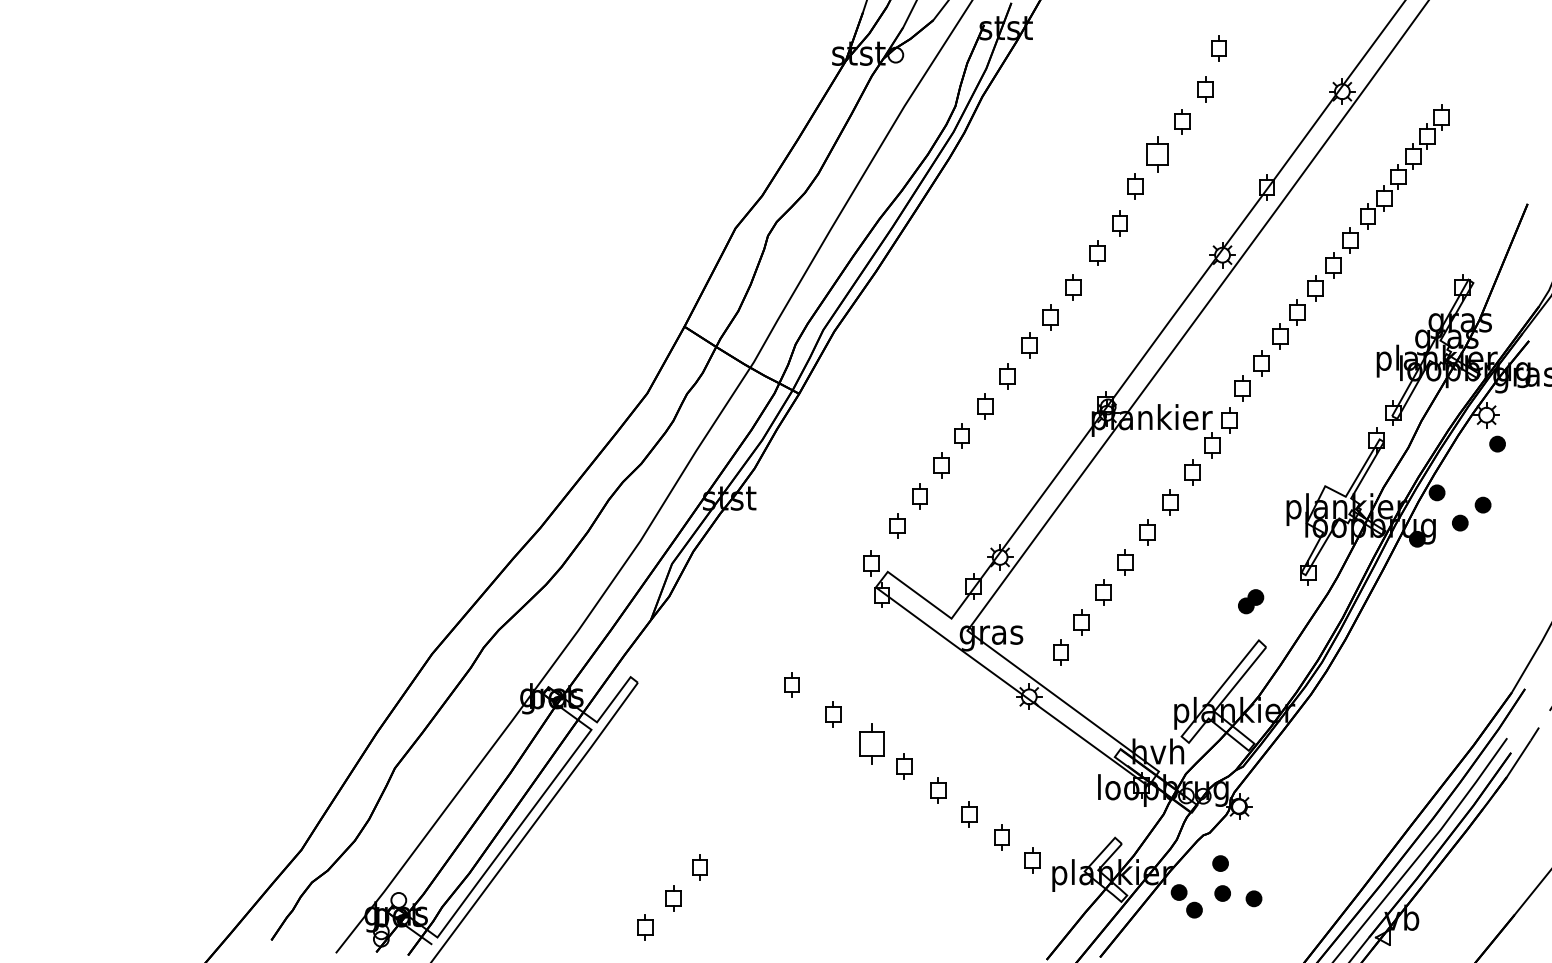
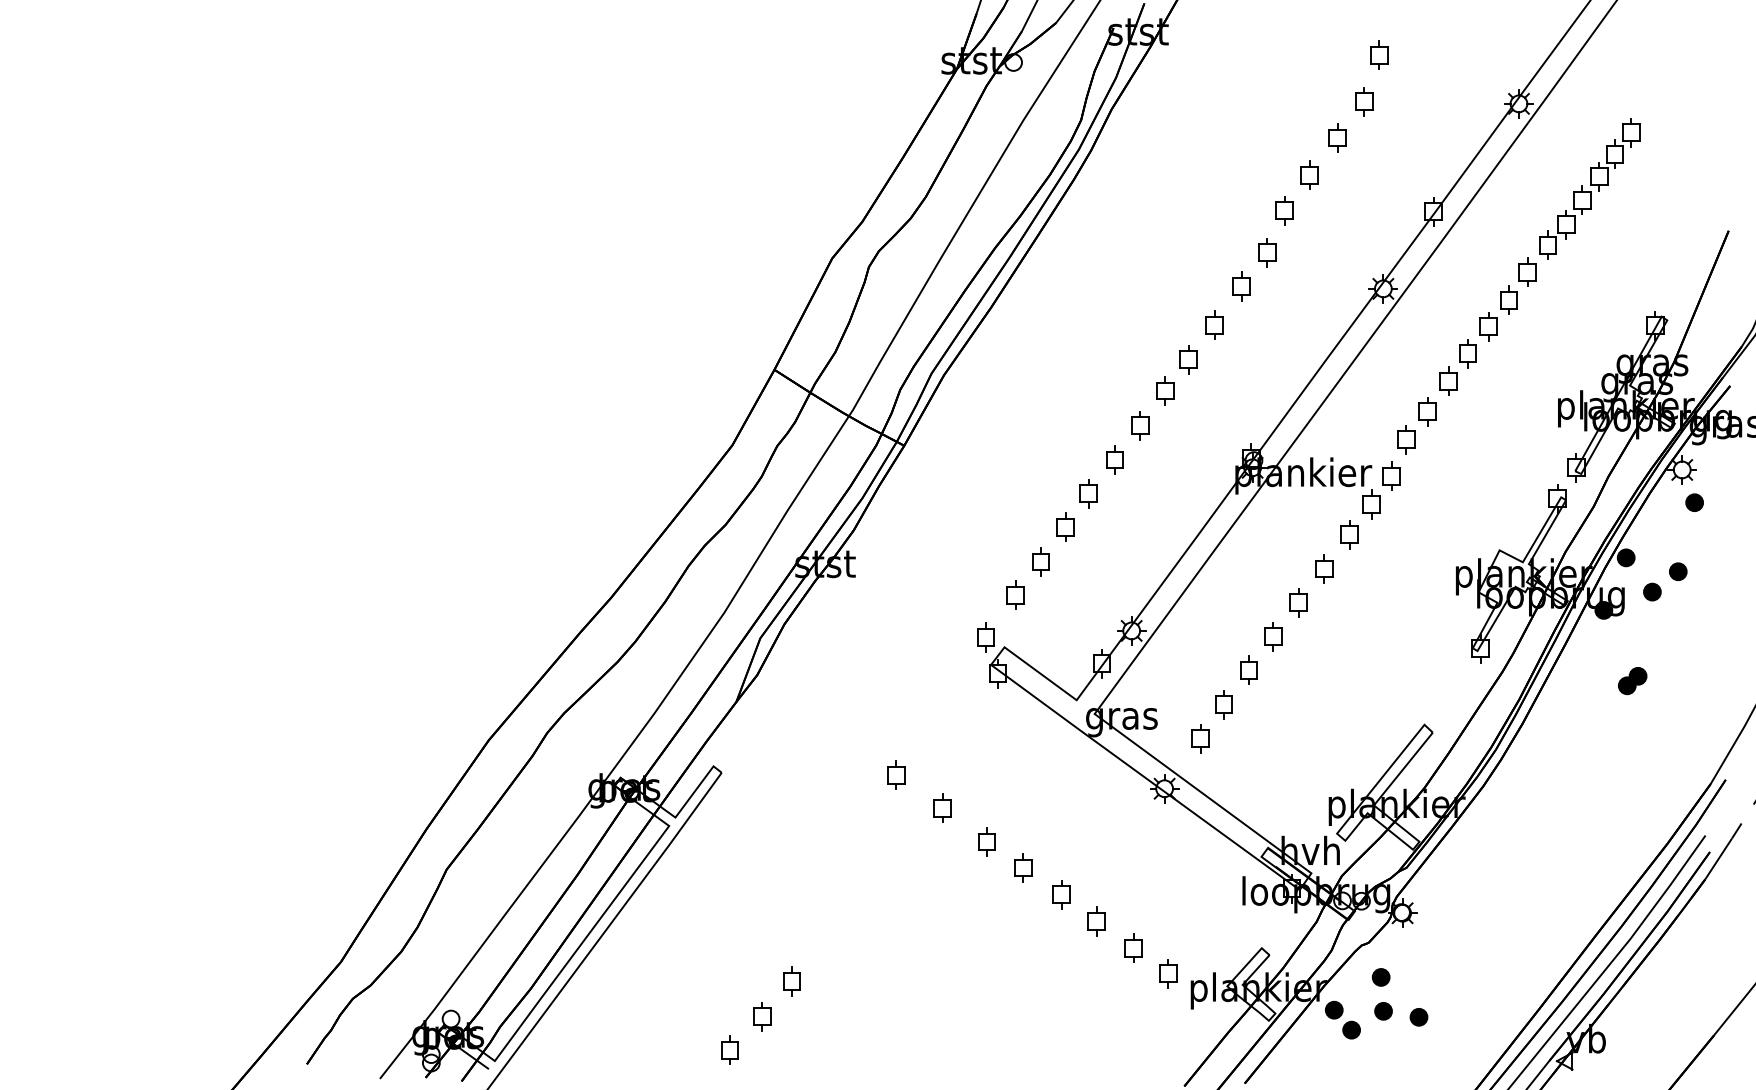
part: (1157, 154) -> (1309, 174), size x0.71
part: (1250, 602) -> (1632, 681), moved
part: (871, 743) -> (986, 841), size x0.62

